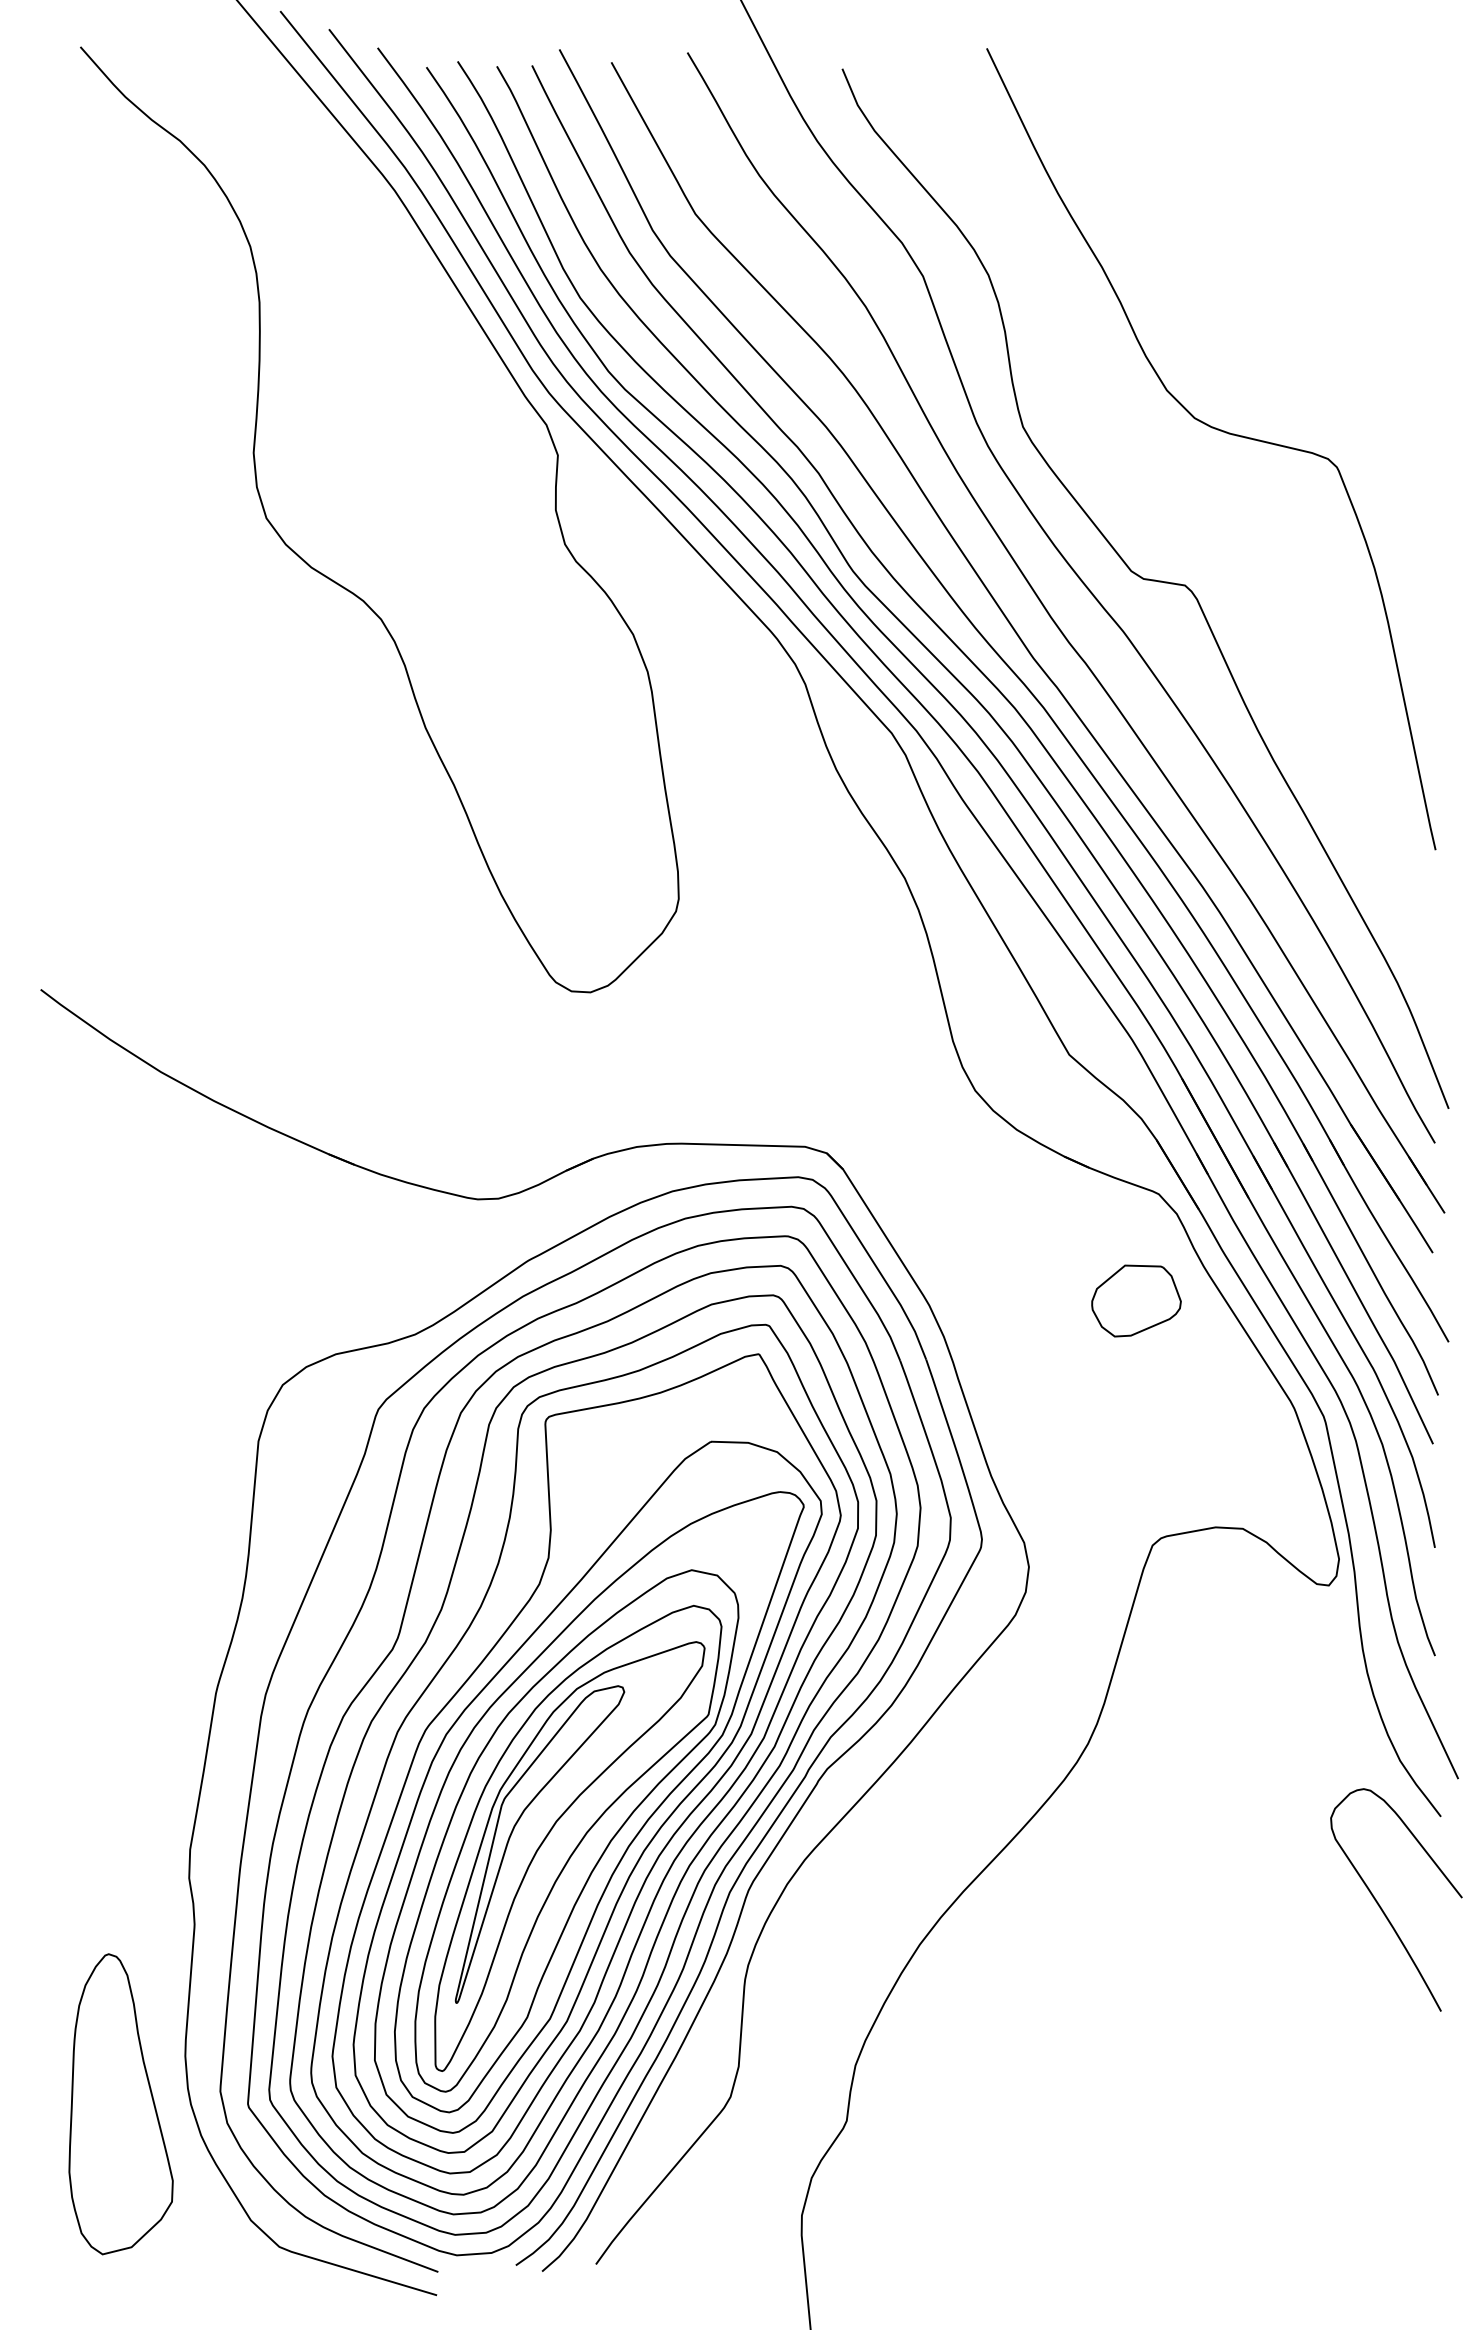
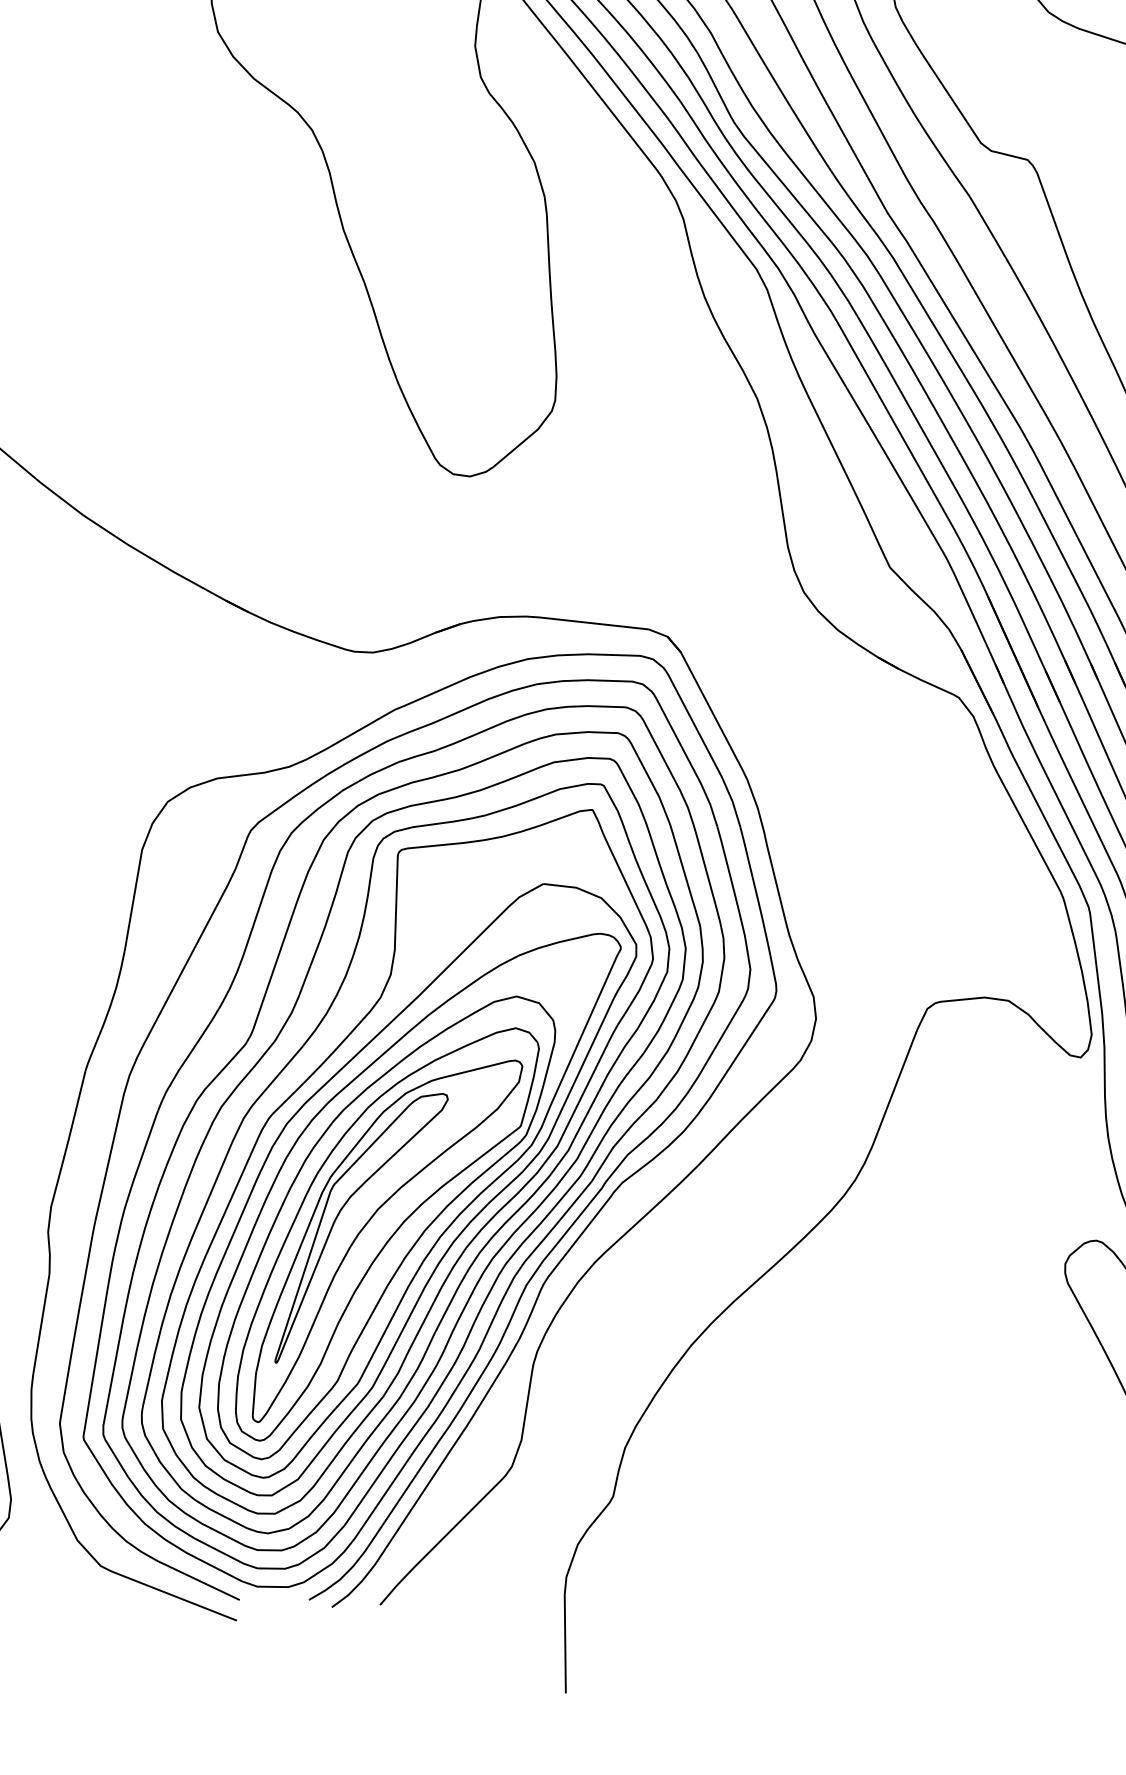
part: (1136, 1300) -> (931, 790), removed

